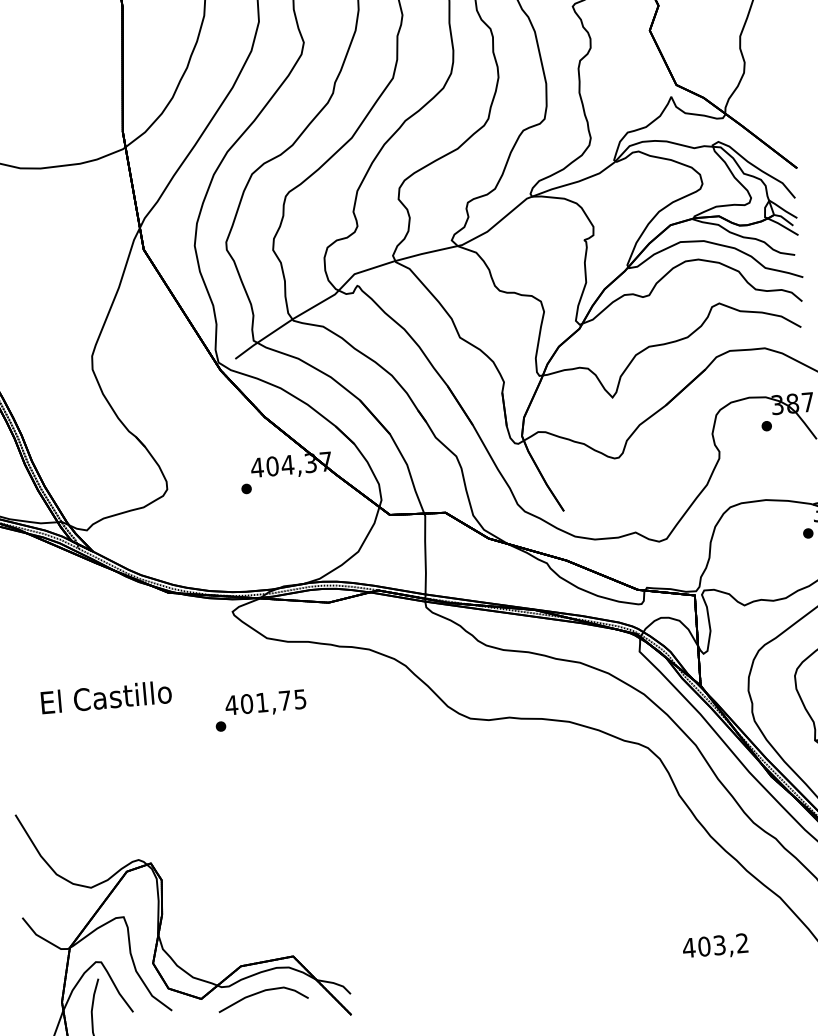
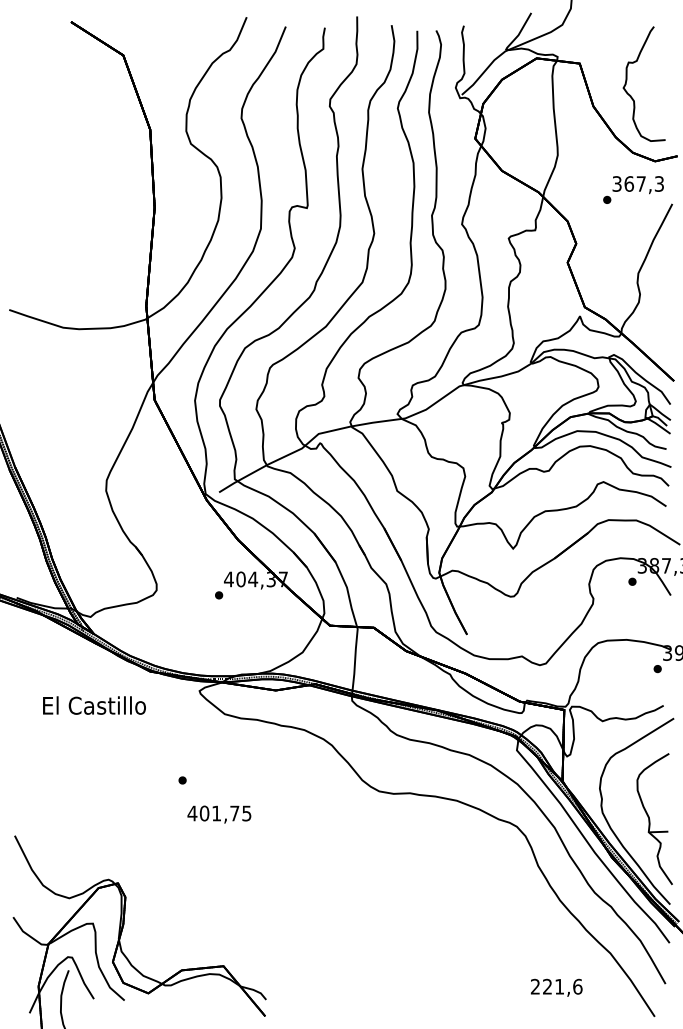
text: (106, 697) -> (94, 705), moved
text: (265, 703) -> (219, 814), moved
text: (715, 945) -> (556, 986), 403,2 -> 221,6
curve: (263, 992) -> (197, 992), removed

